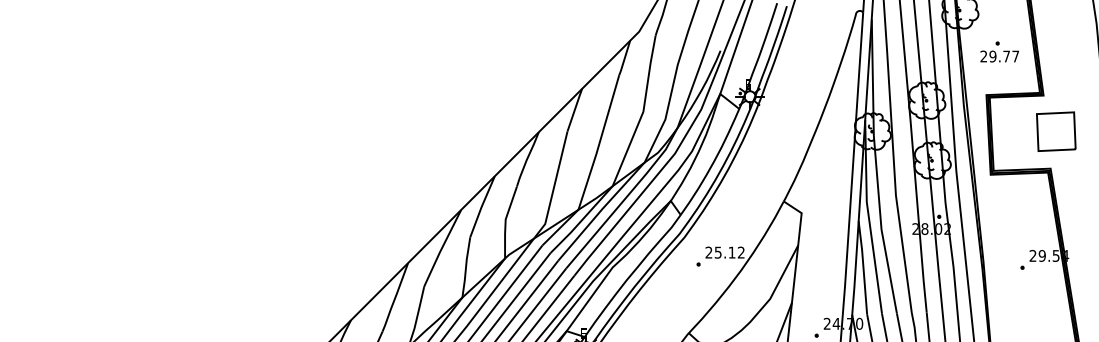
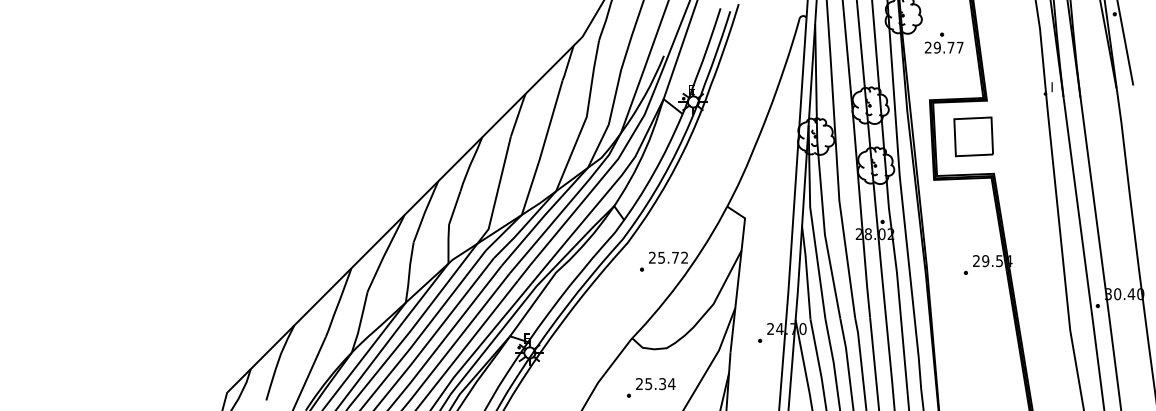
part: (999, 51) -> (943, 42), moved
part: (1056, 131) -> (973, 136), moved
text: (732, 252) -> (675, 257), 25.12 -> 25.72

